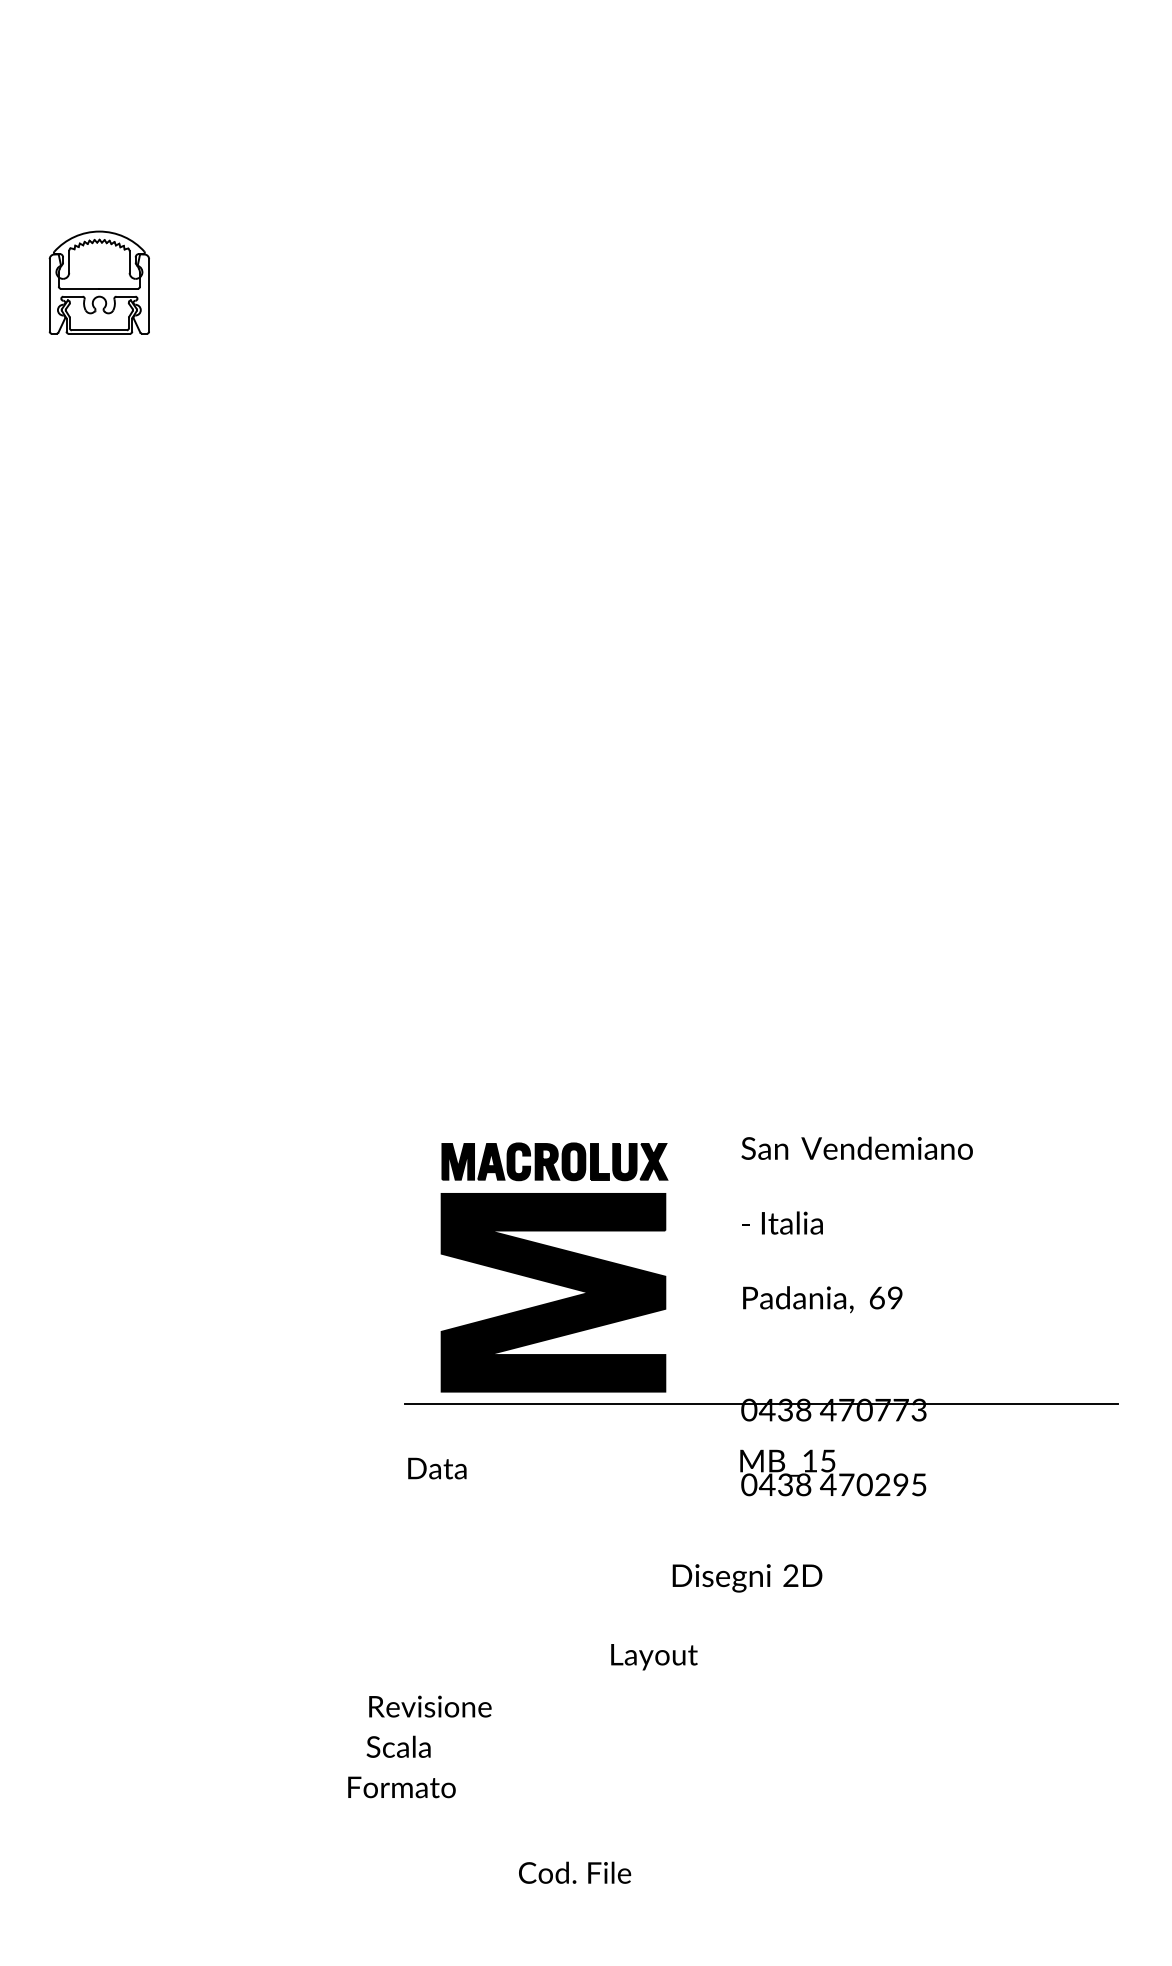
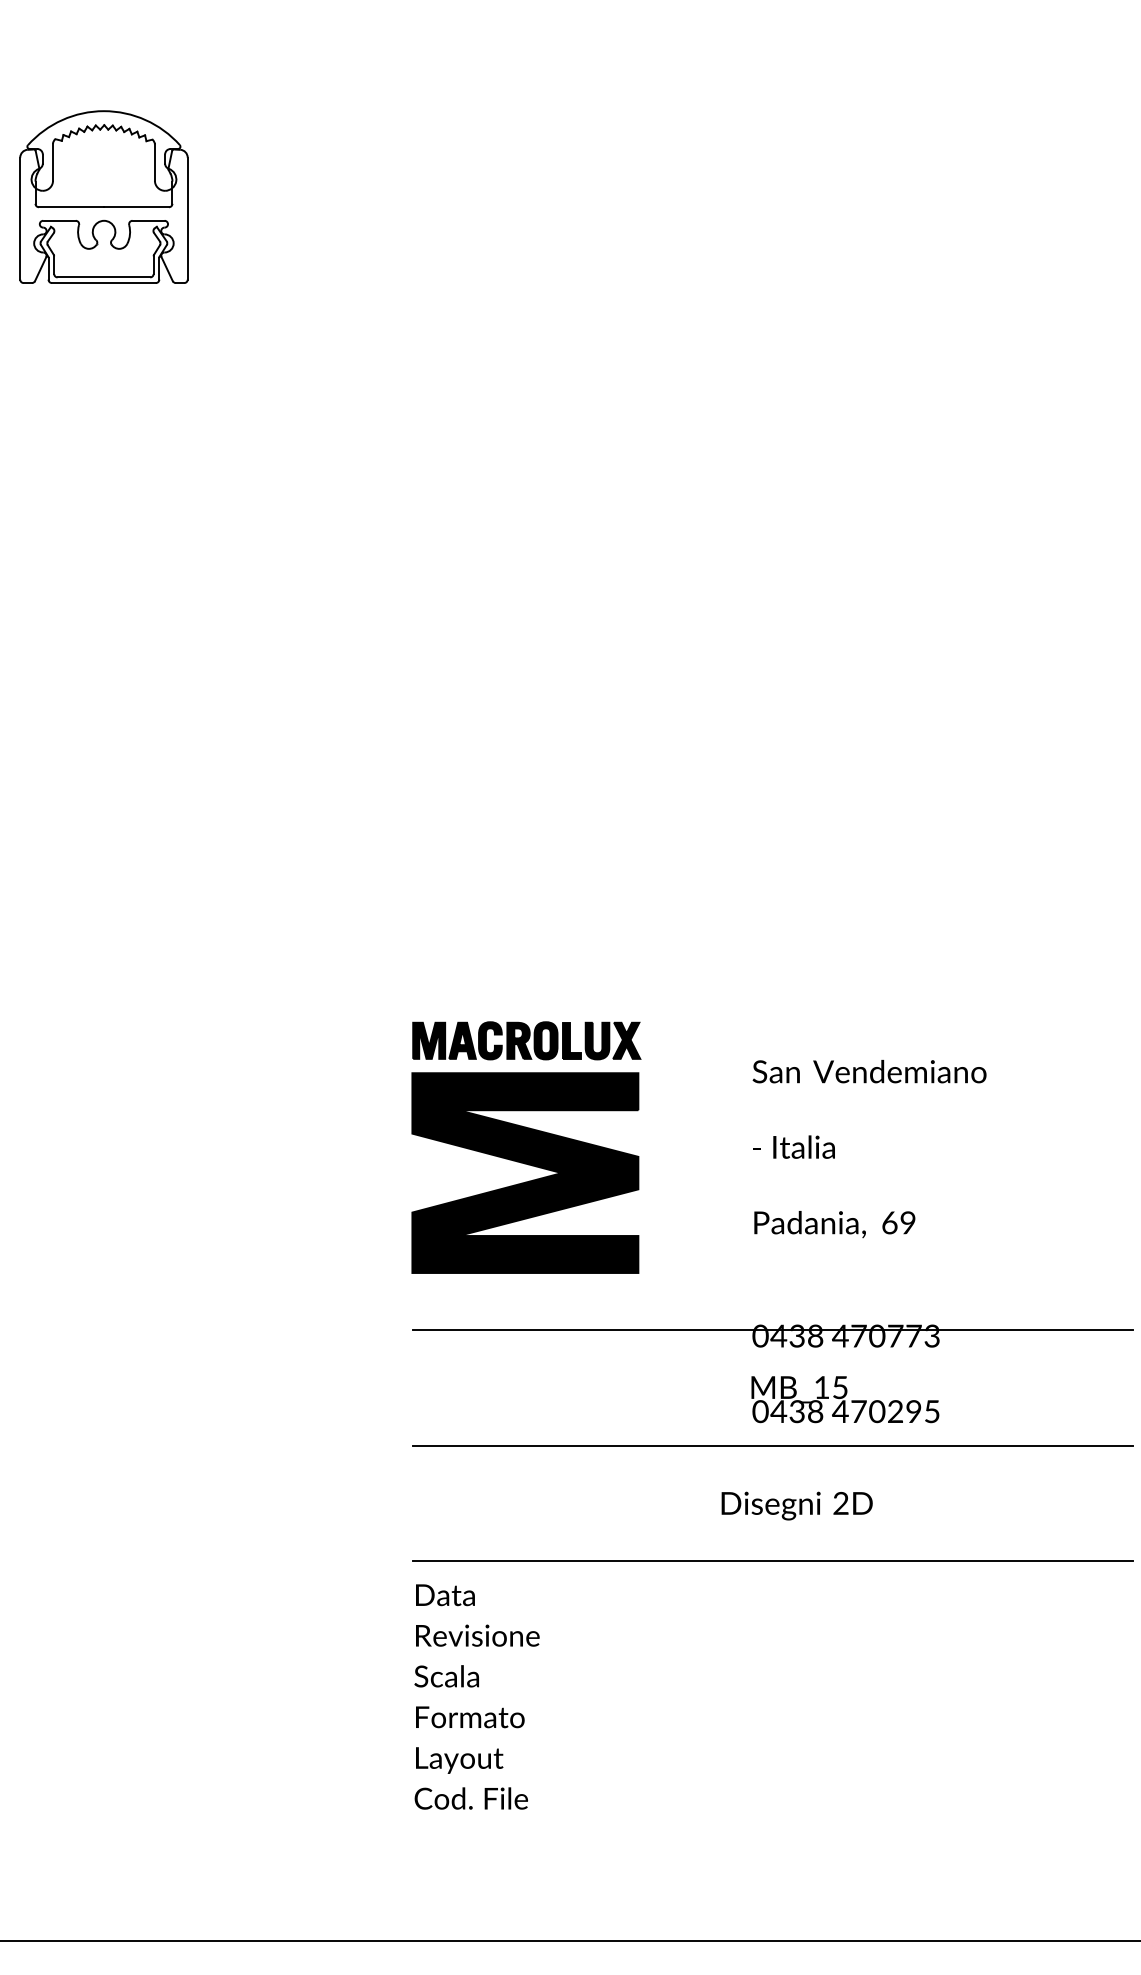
part: (99, 282) -> (104, 196), size x1.67
part: (554, 1267) -> (526, 1147), moved
text: (437, 1468) -> (445, 1595), moved
line: (761, 1518) -> (772, 1445), added
text: (747, 1578) -> (797, 1506), moved
line: (761, 1633) -> (772, 1561), added
text: (654, 1657) -> (459, 1760), moved
text: (430, 1706) -> (477, 1635), moved
text: (398, 1746) -> (446, 1675), moved
text: (401, 1787) -> (469, 1717), moved
text: (575, 1872) -> (471, 1798), moved

